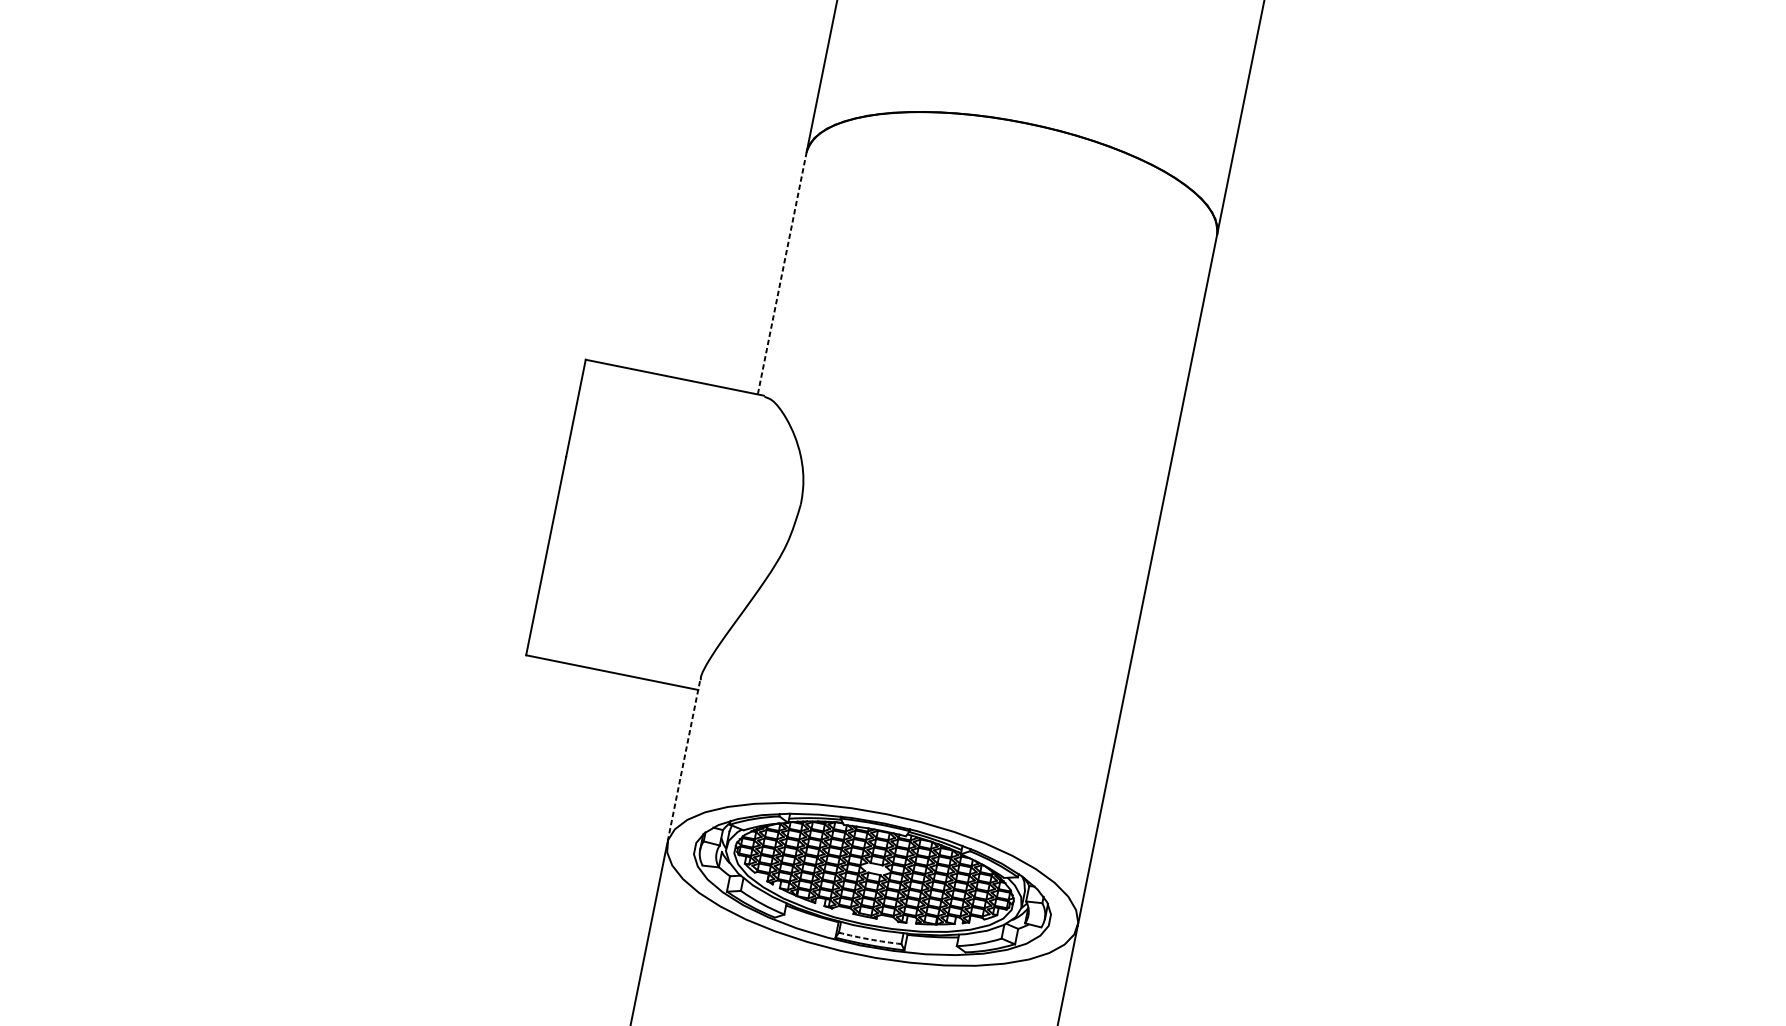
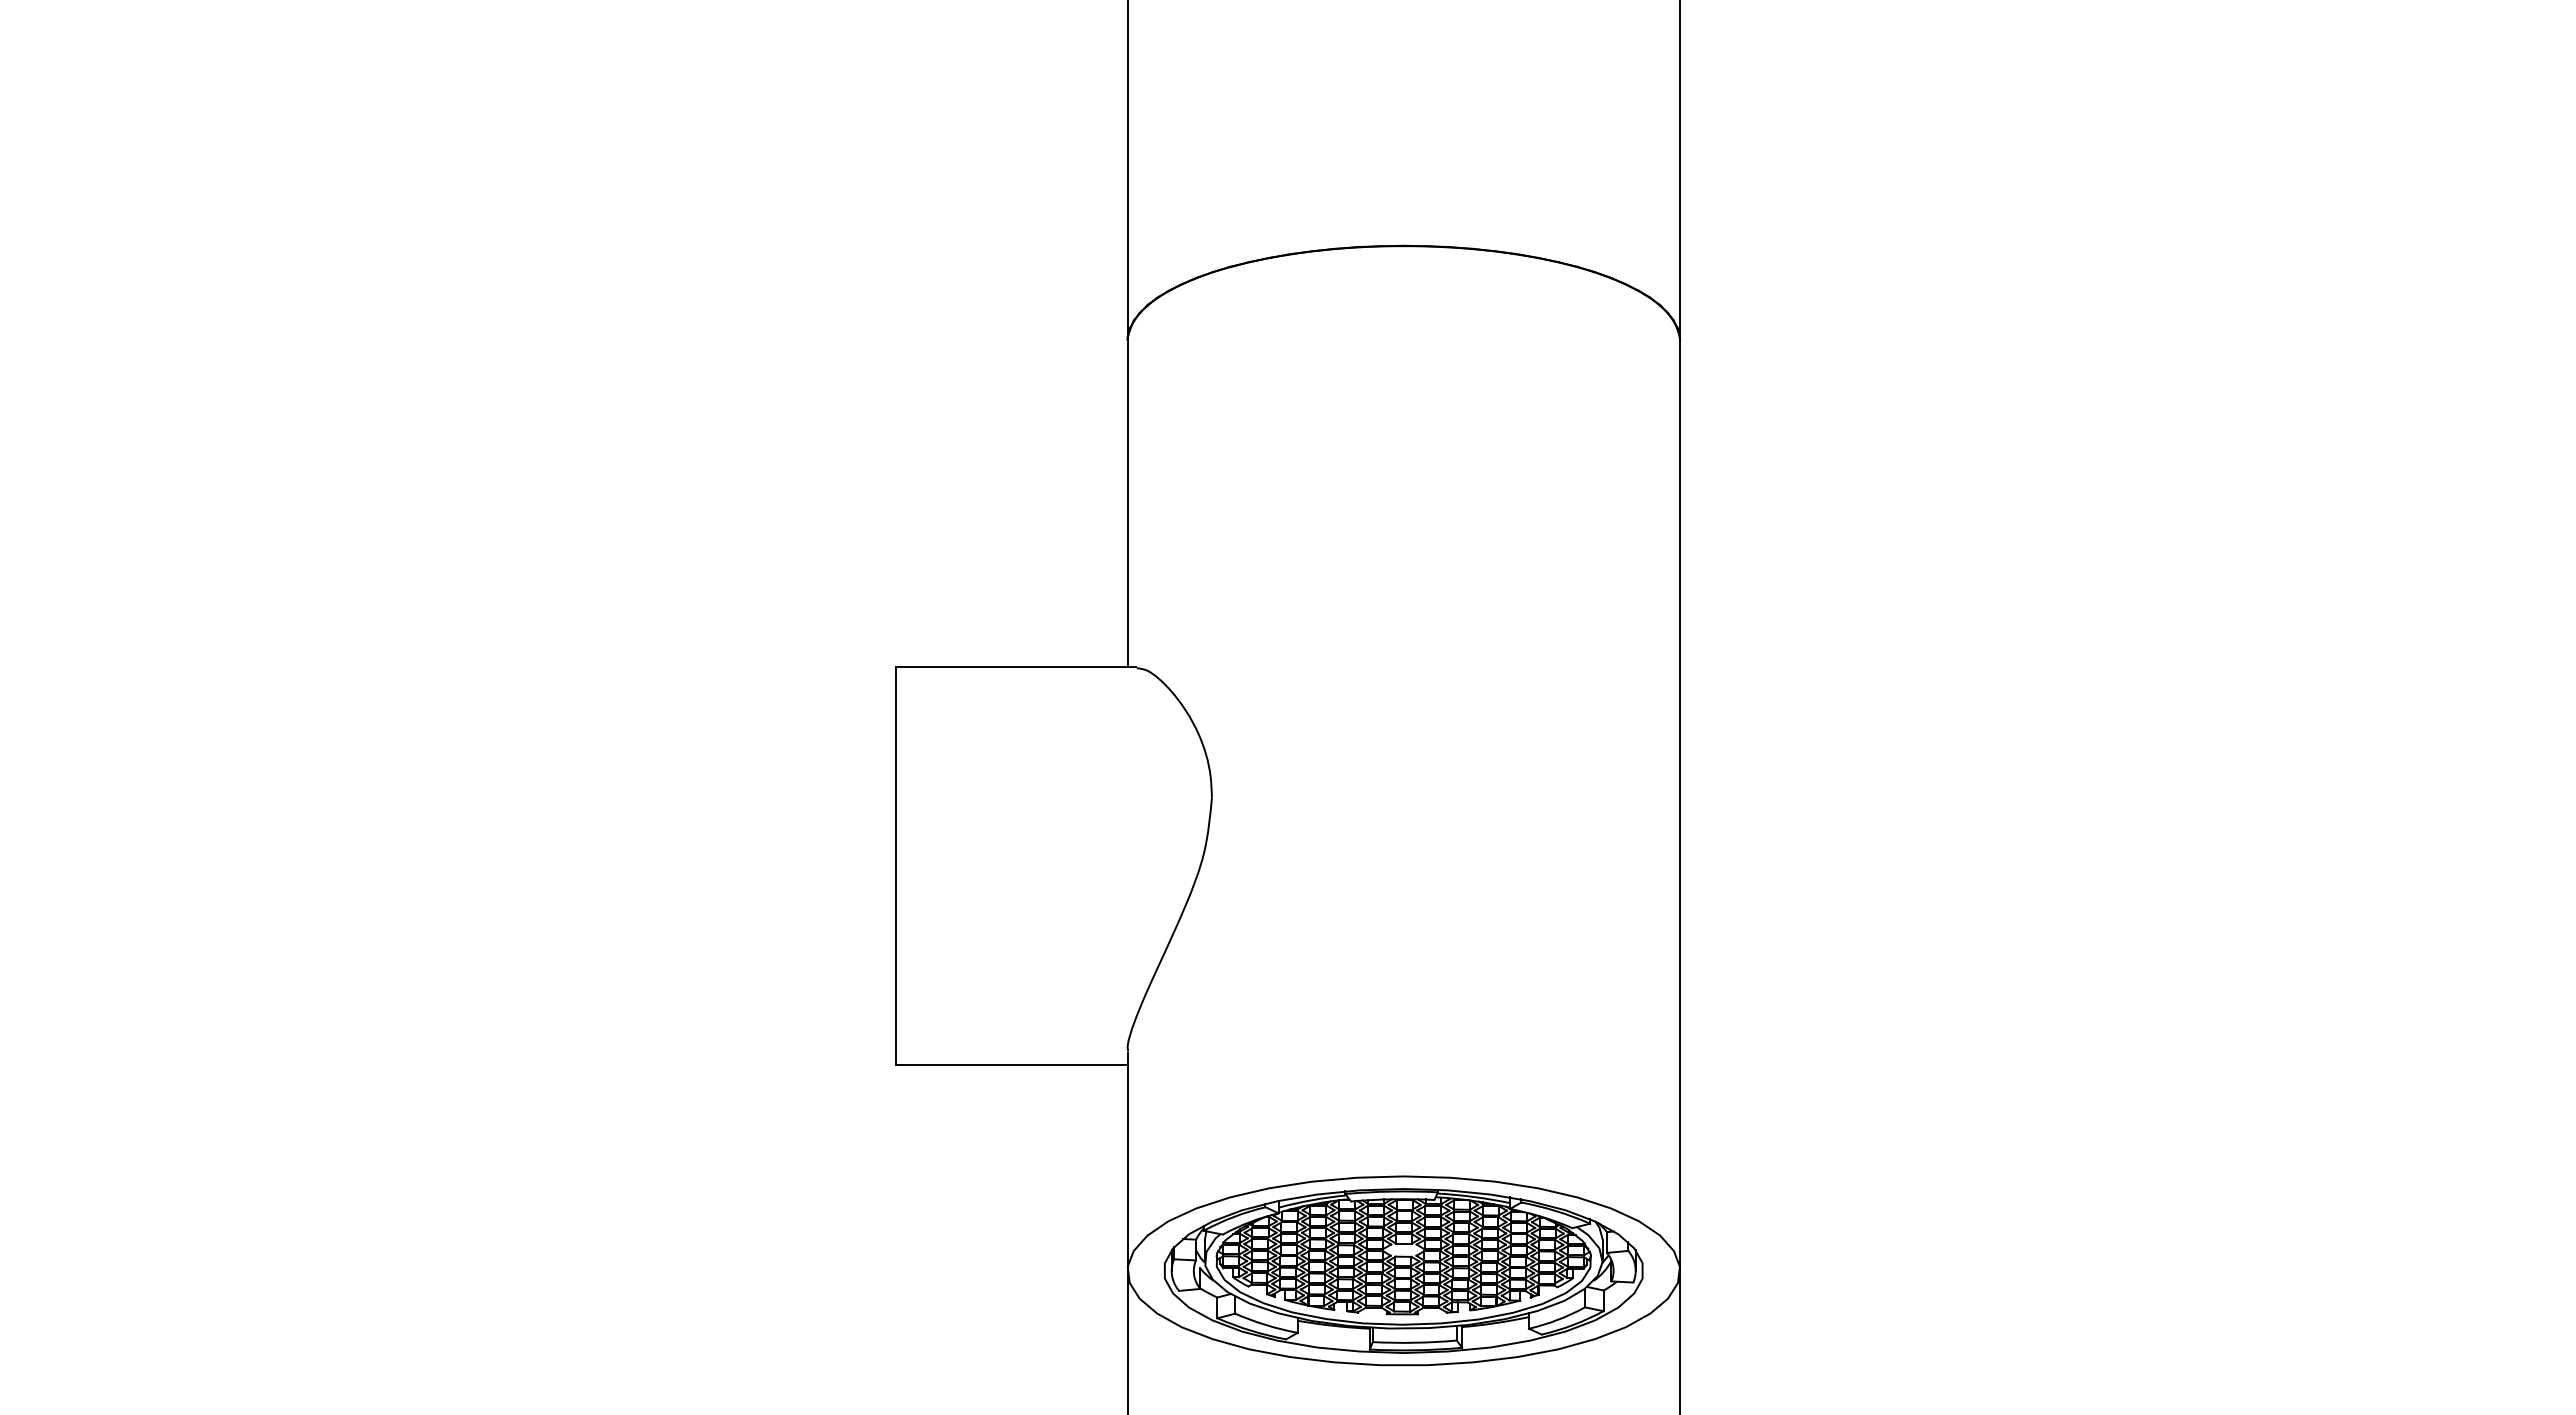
line: (782, 273) -> (1127, 504), dashed -> solid
line: (683, 762) -> (1127, 1162), dashed -> solid
arc: (869, 939) -> (1414, 1342), dashed -> solid

